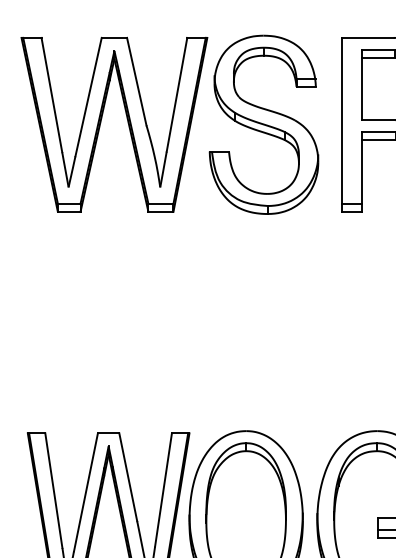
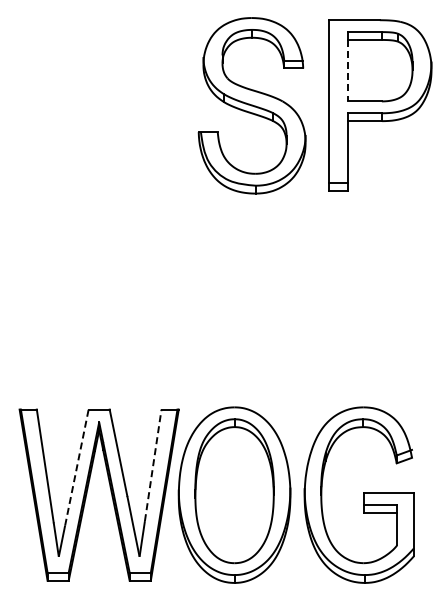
line: (361, 88) -> (348, 70), solid -> dashed
part: (101, 121) -> (92, 102), removed
line: (163, 489) -> (153, 464), solid -> dashed
line: (85, 492) -> (76, 467), solid -> dashed

